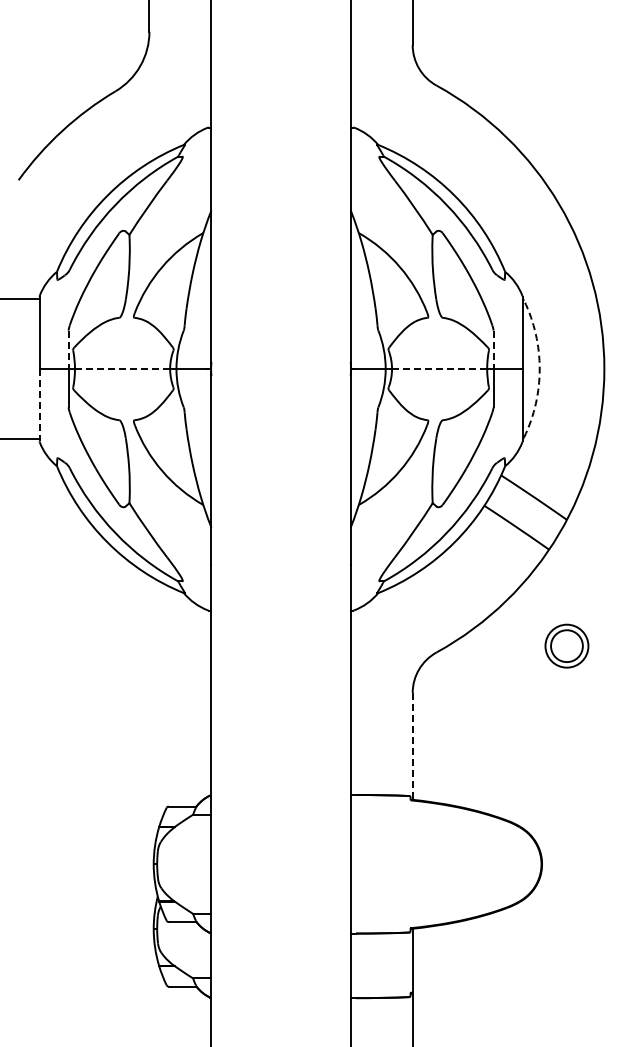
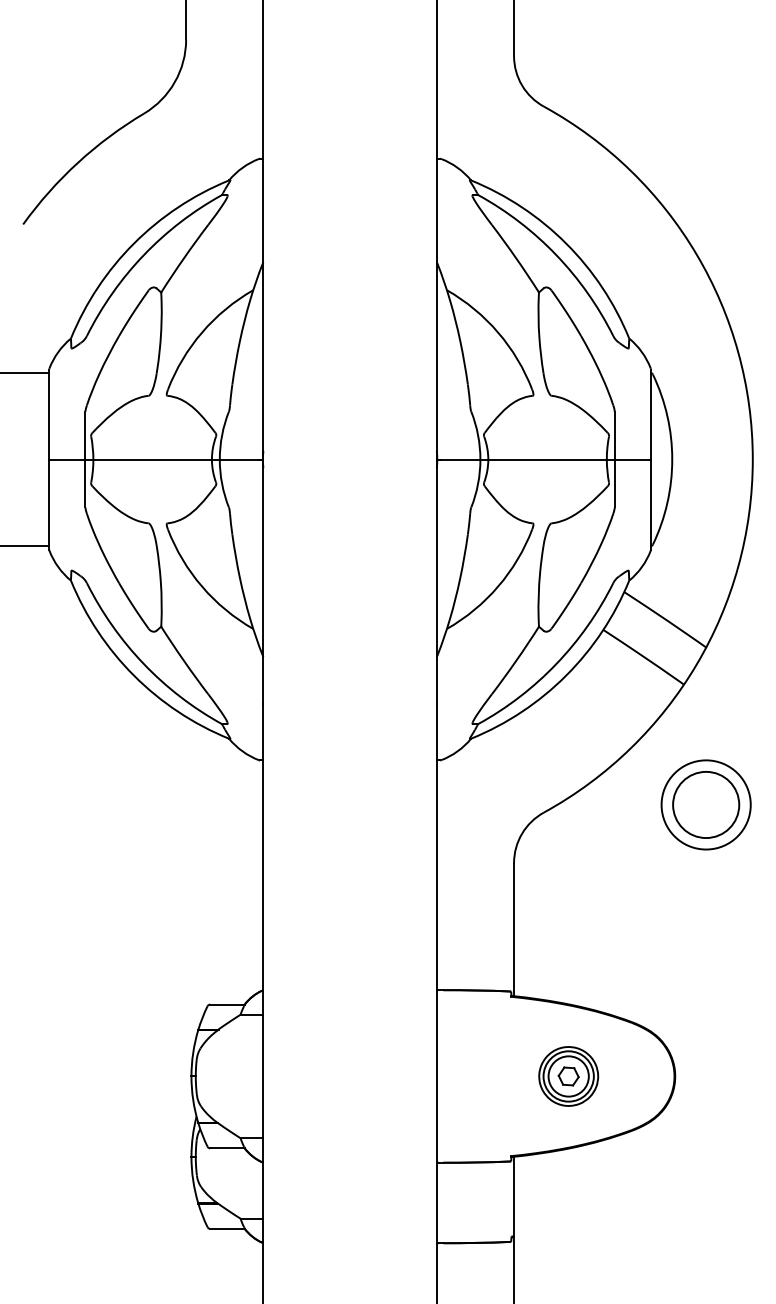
line: (68, 350) -> (85, 436), dashed -> solid
line: (493, 350) -> (614, 436), dashed -> solid
line: (122, 369) -> (152, 460), dashed -> solid
line: (439, 369) -> (547, 460), dashed -> solid
arc: (539, 369) -> (671, 460), dashed -> solid
line: (39, 405) -> (49, 505), dashed -> solid
part: (566, 645) -> (705, 803), size x1.67
line: (412, 746) -> (513, 929), dashed -> solid
part: (456, 863) -> (568, 1075), added

